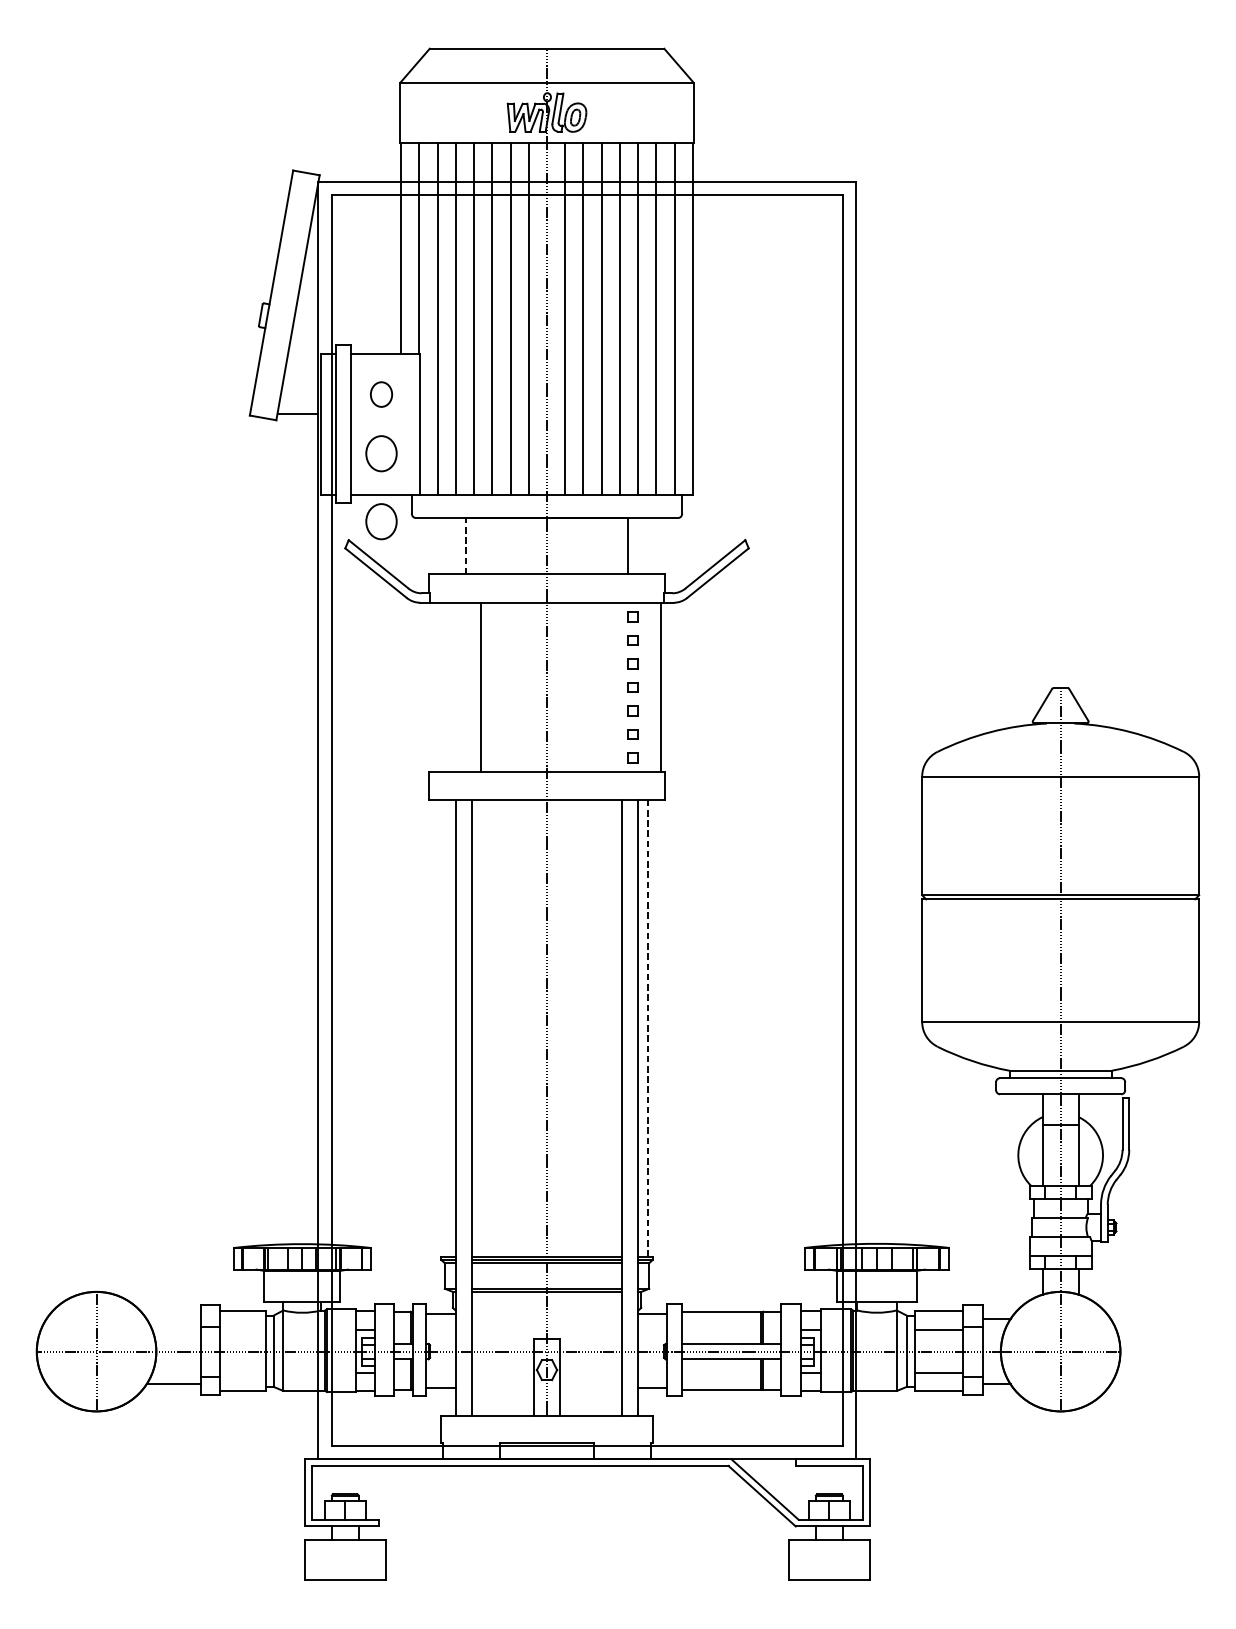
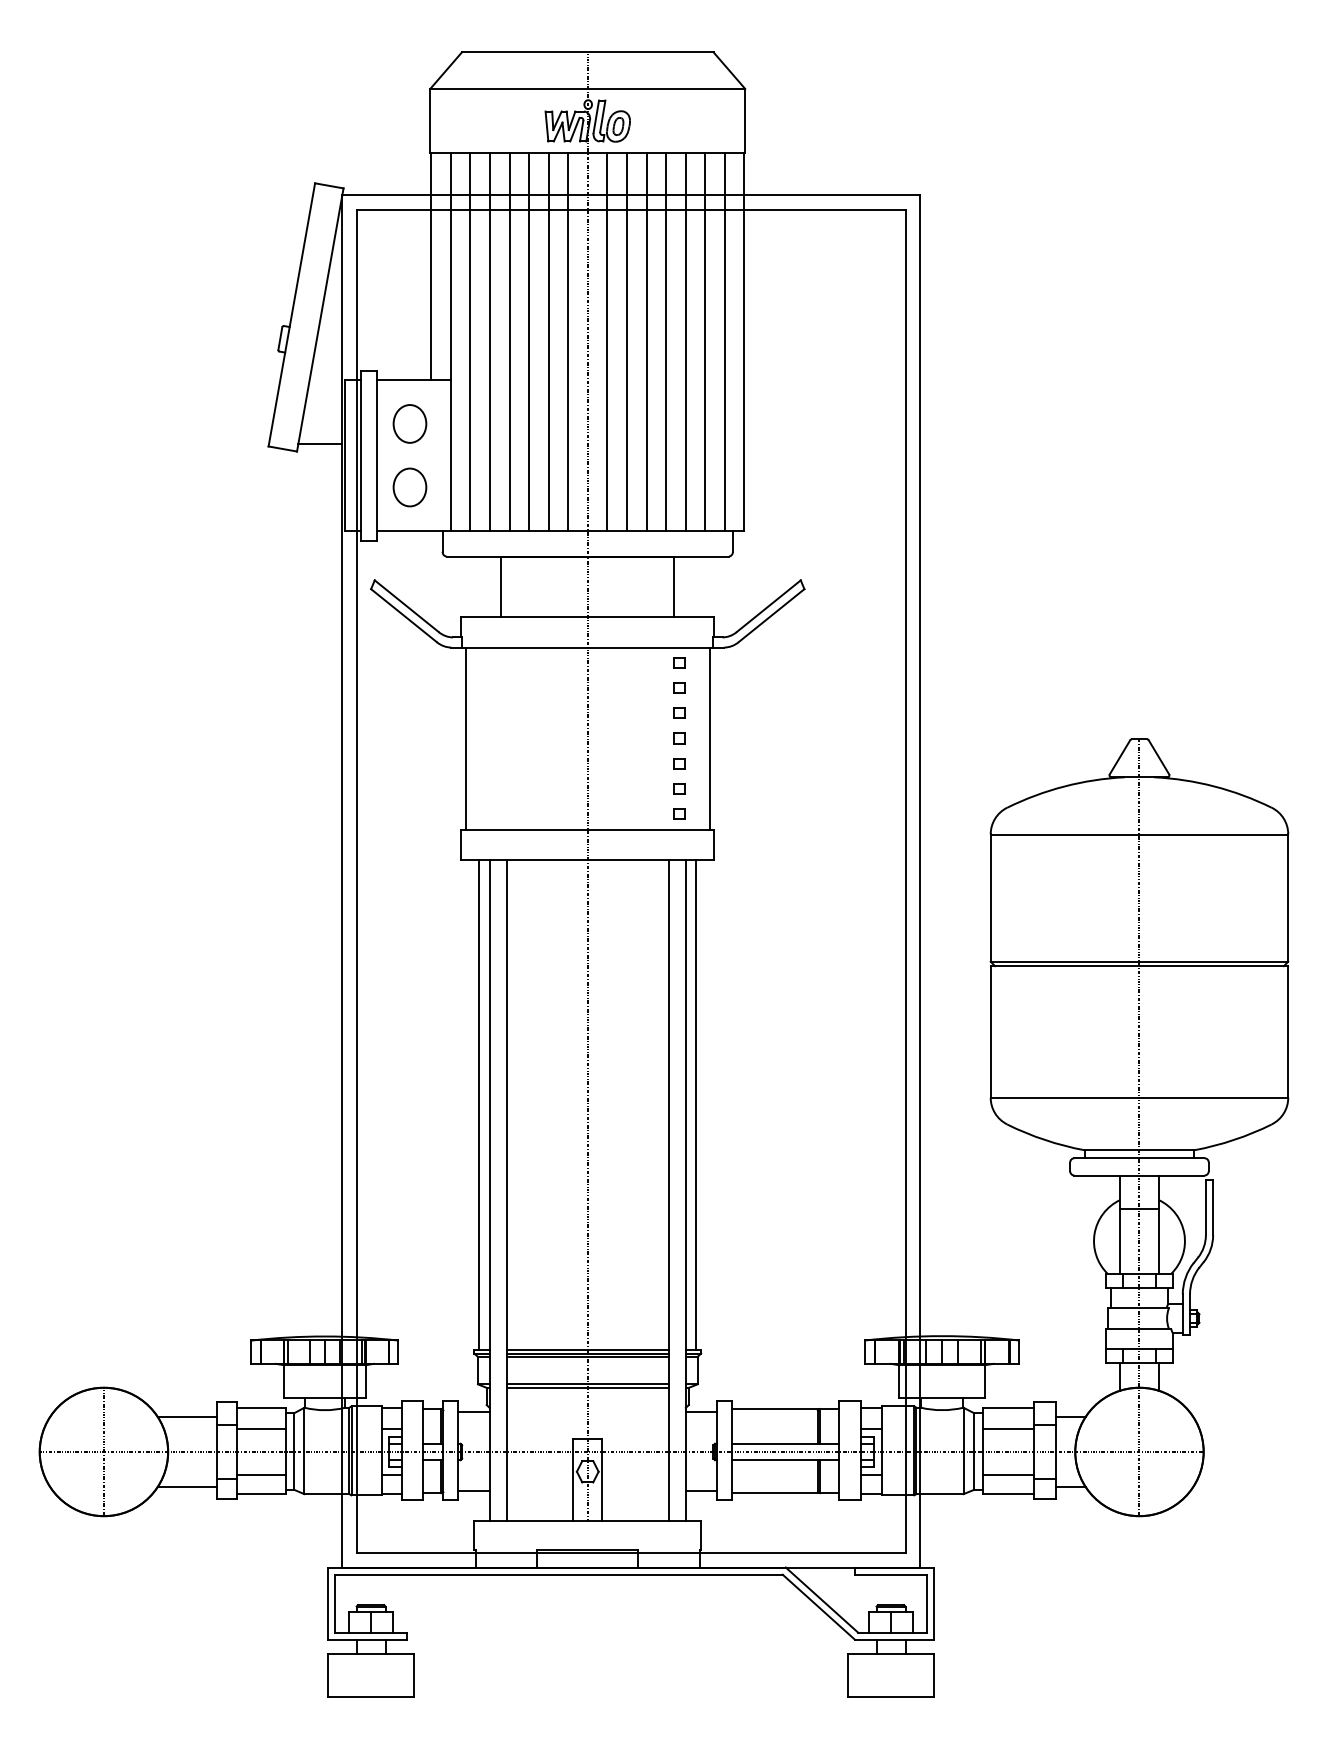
part: (381, 394) -> (409, 423), size x1.43
part: (381, 521) -> (409, 560), removed
line: (466, 545) -> (501, 586), dashed -> solid
line: (480, 687) -> (465, 738), moved
line: (446, 1028) -> (479, 1104), added
line: (648, 1028) -> (696, 1104), dashed -> solid
line: (173, 1319) -> (186, 1417), added
line: (243, 1330) -> (261, 1429), added
line: (243, 1372) -> (261, 1474), added

